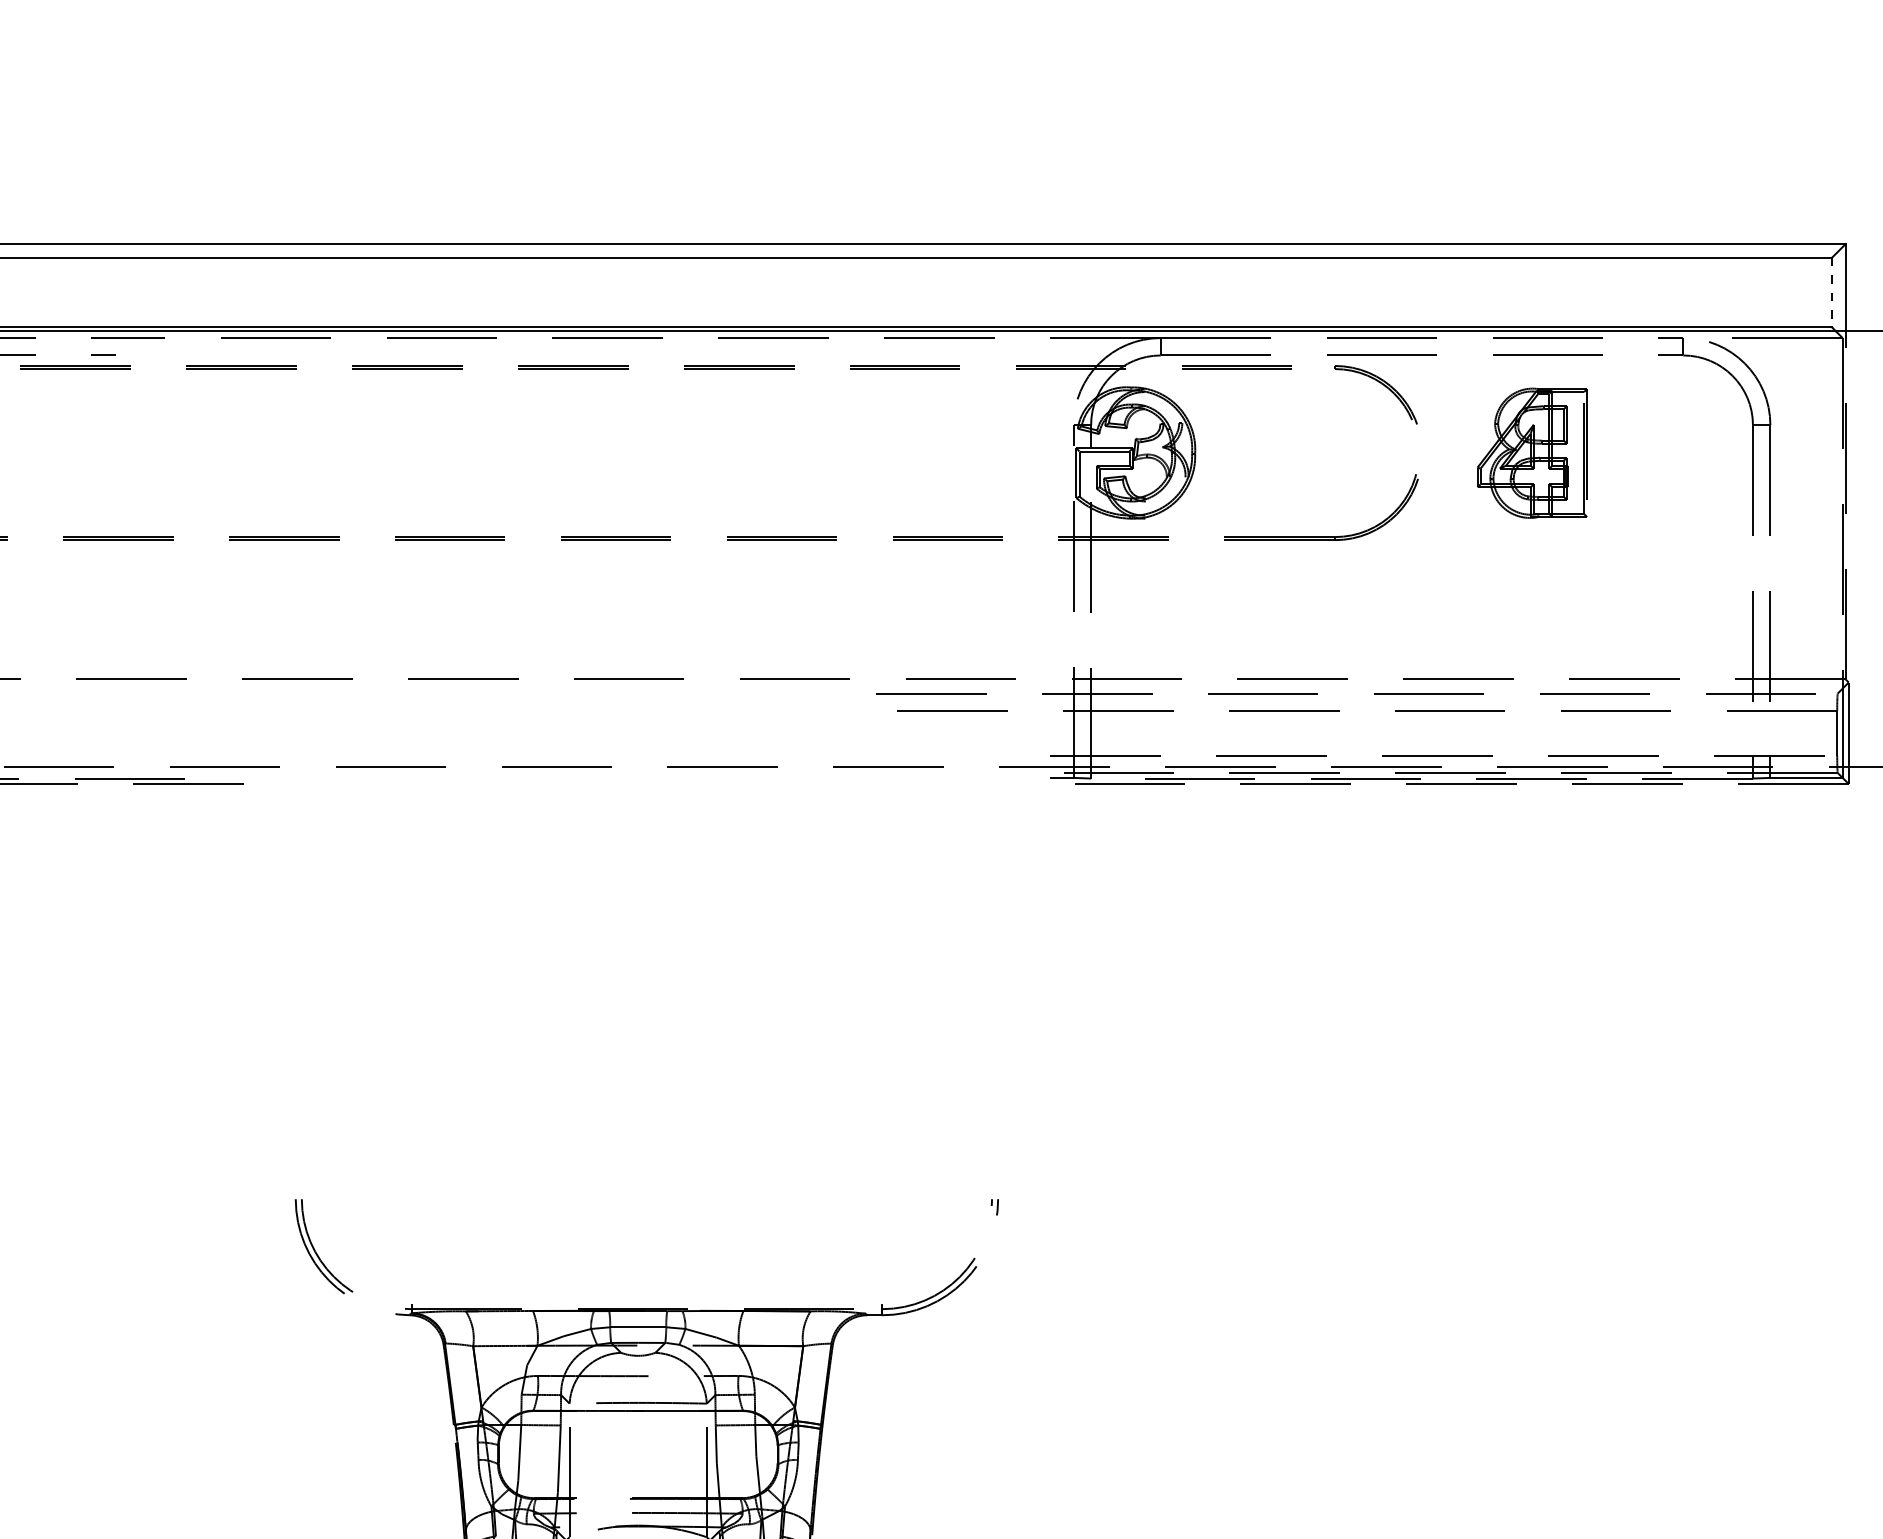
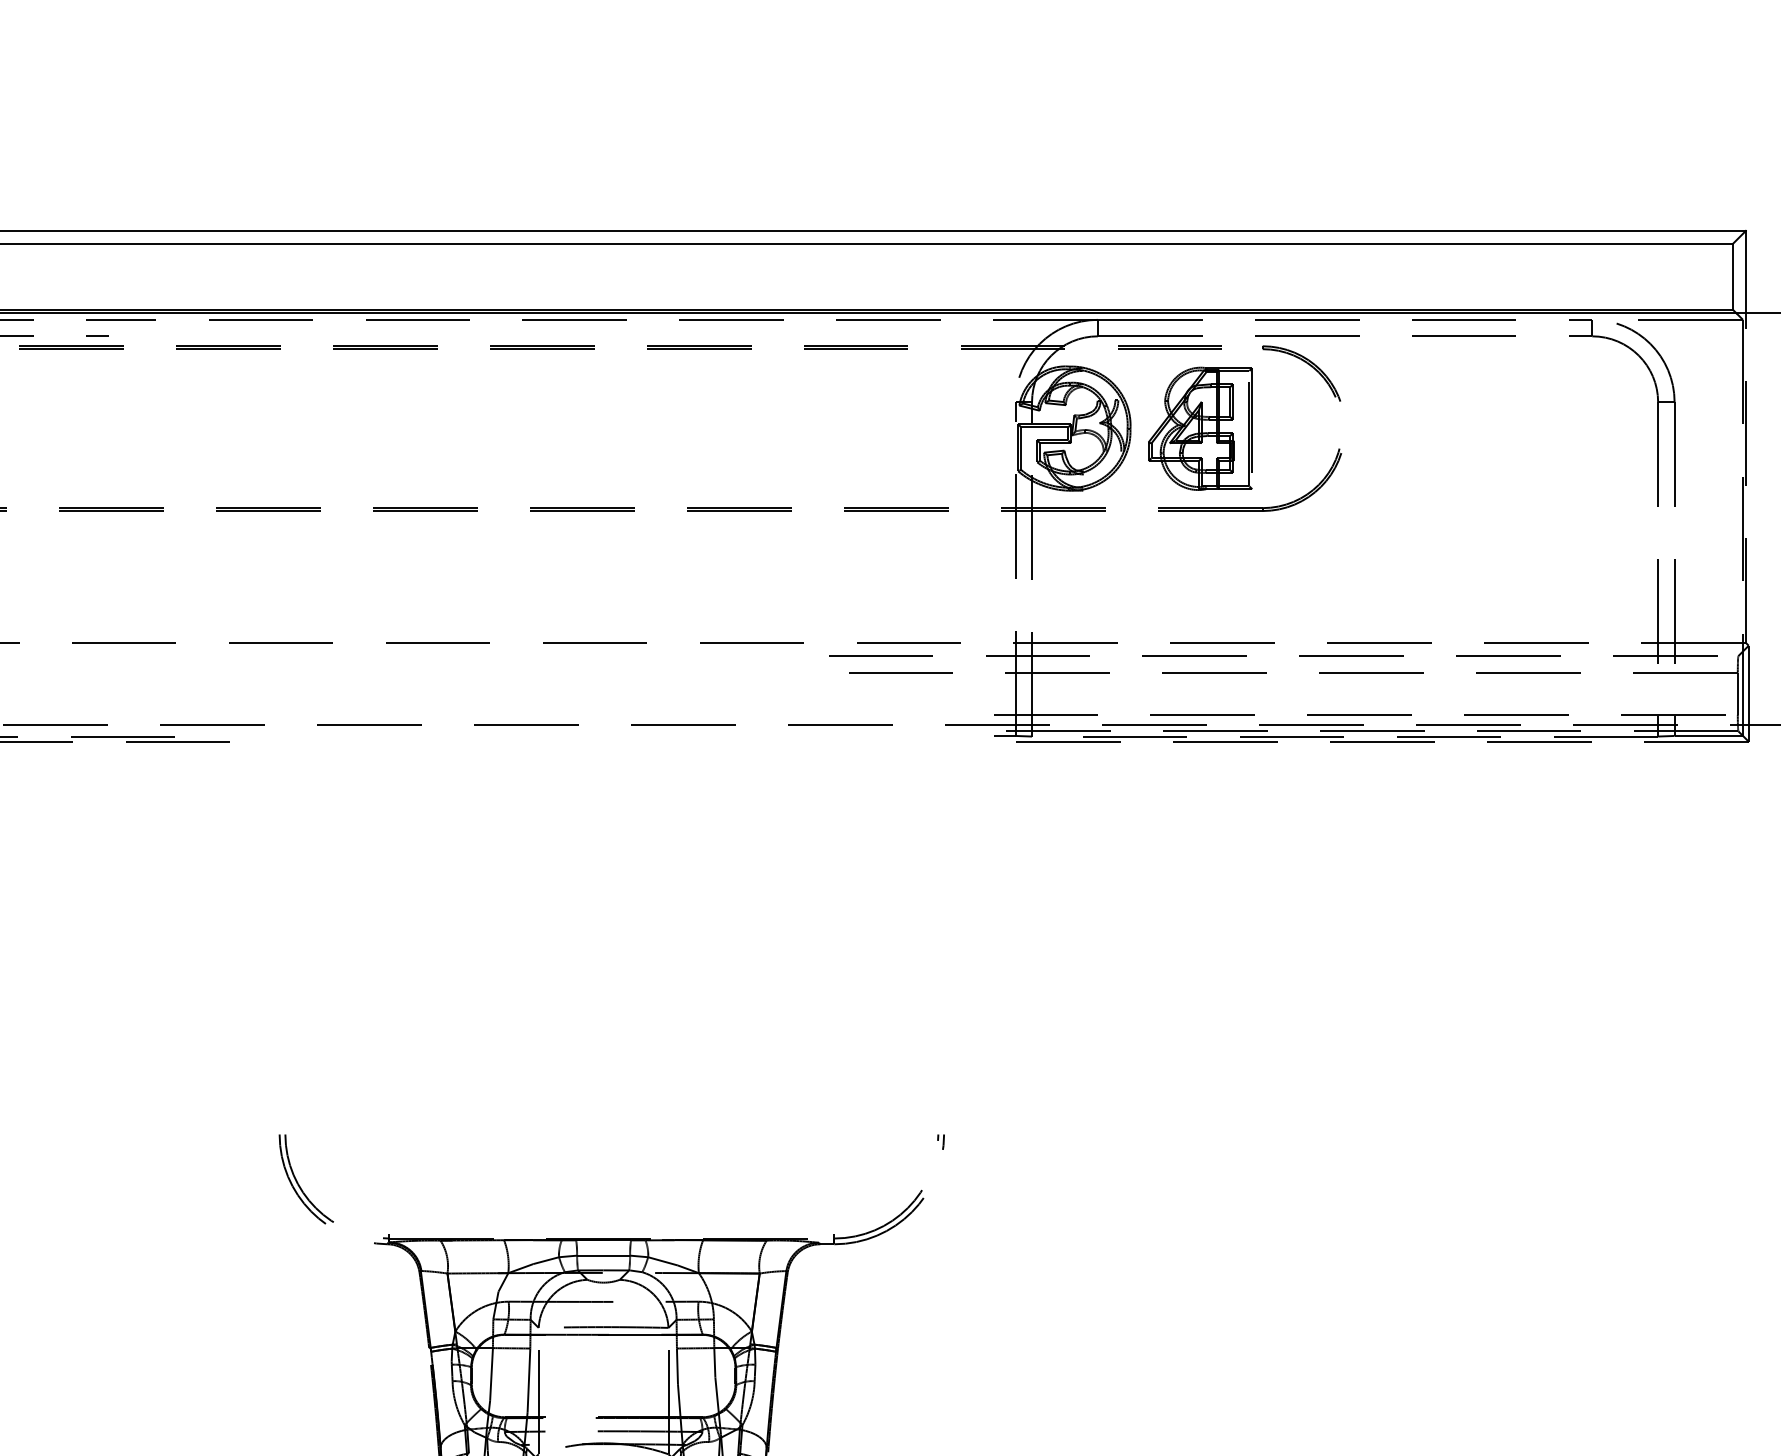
line: (1831, 292) -> (1732, 276), dashed -> solid
part: (1532, 452) -> (1200, 428), moved

